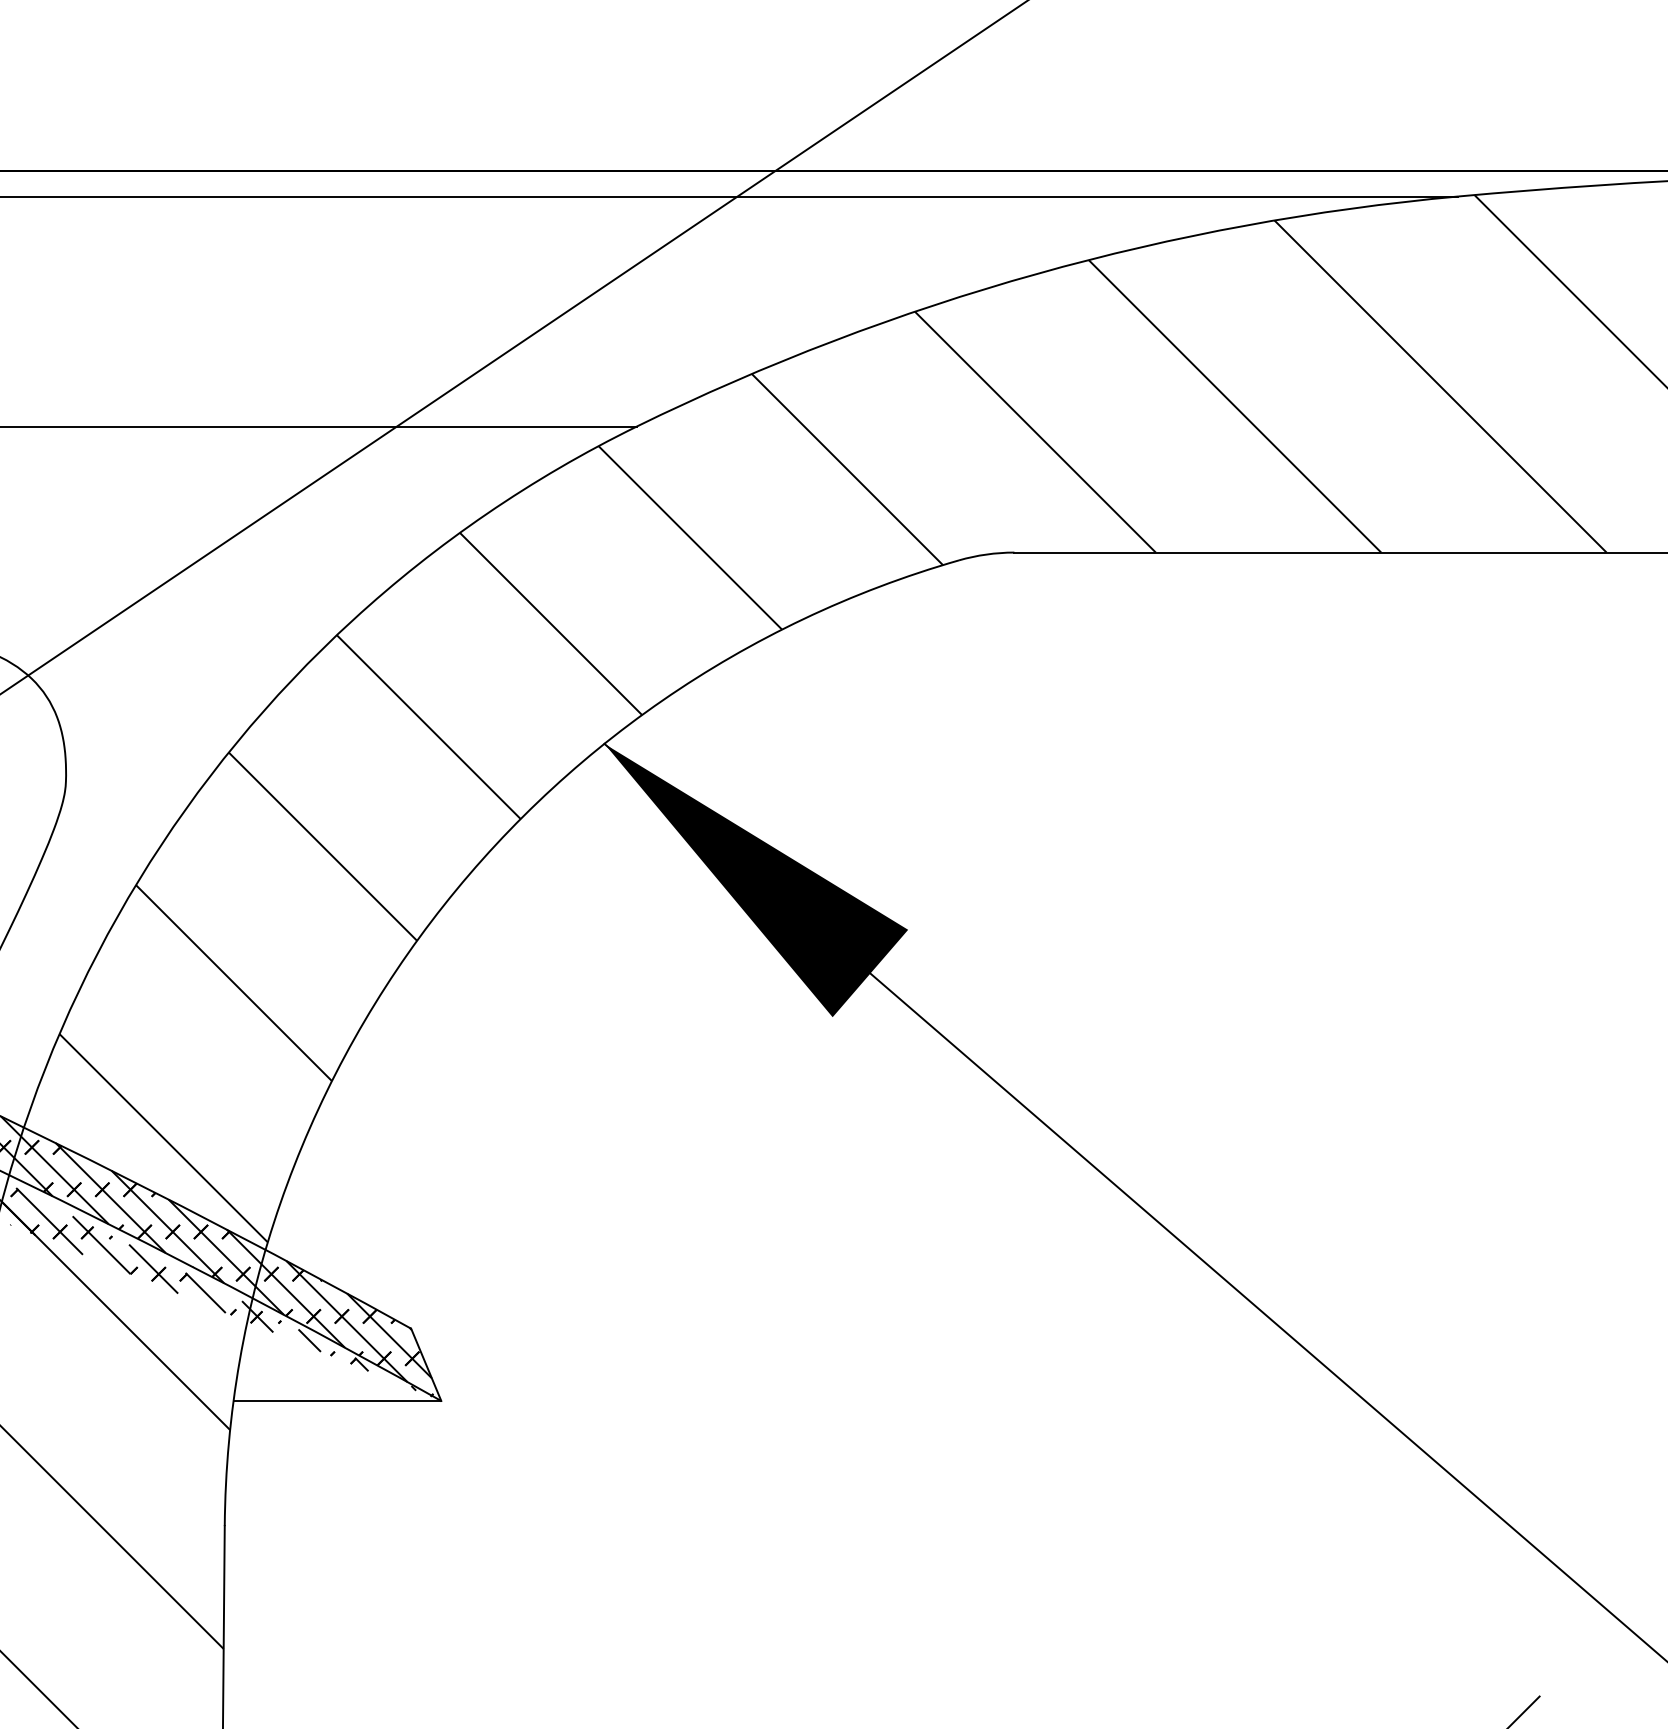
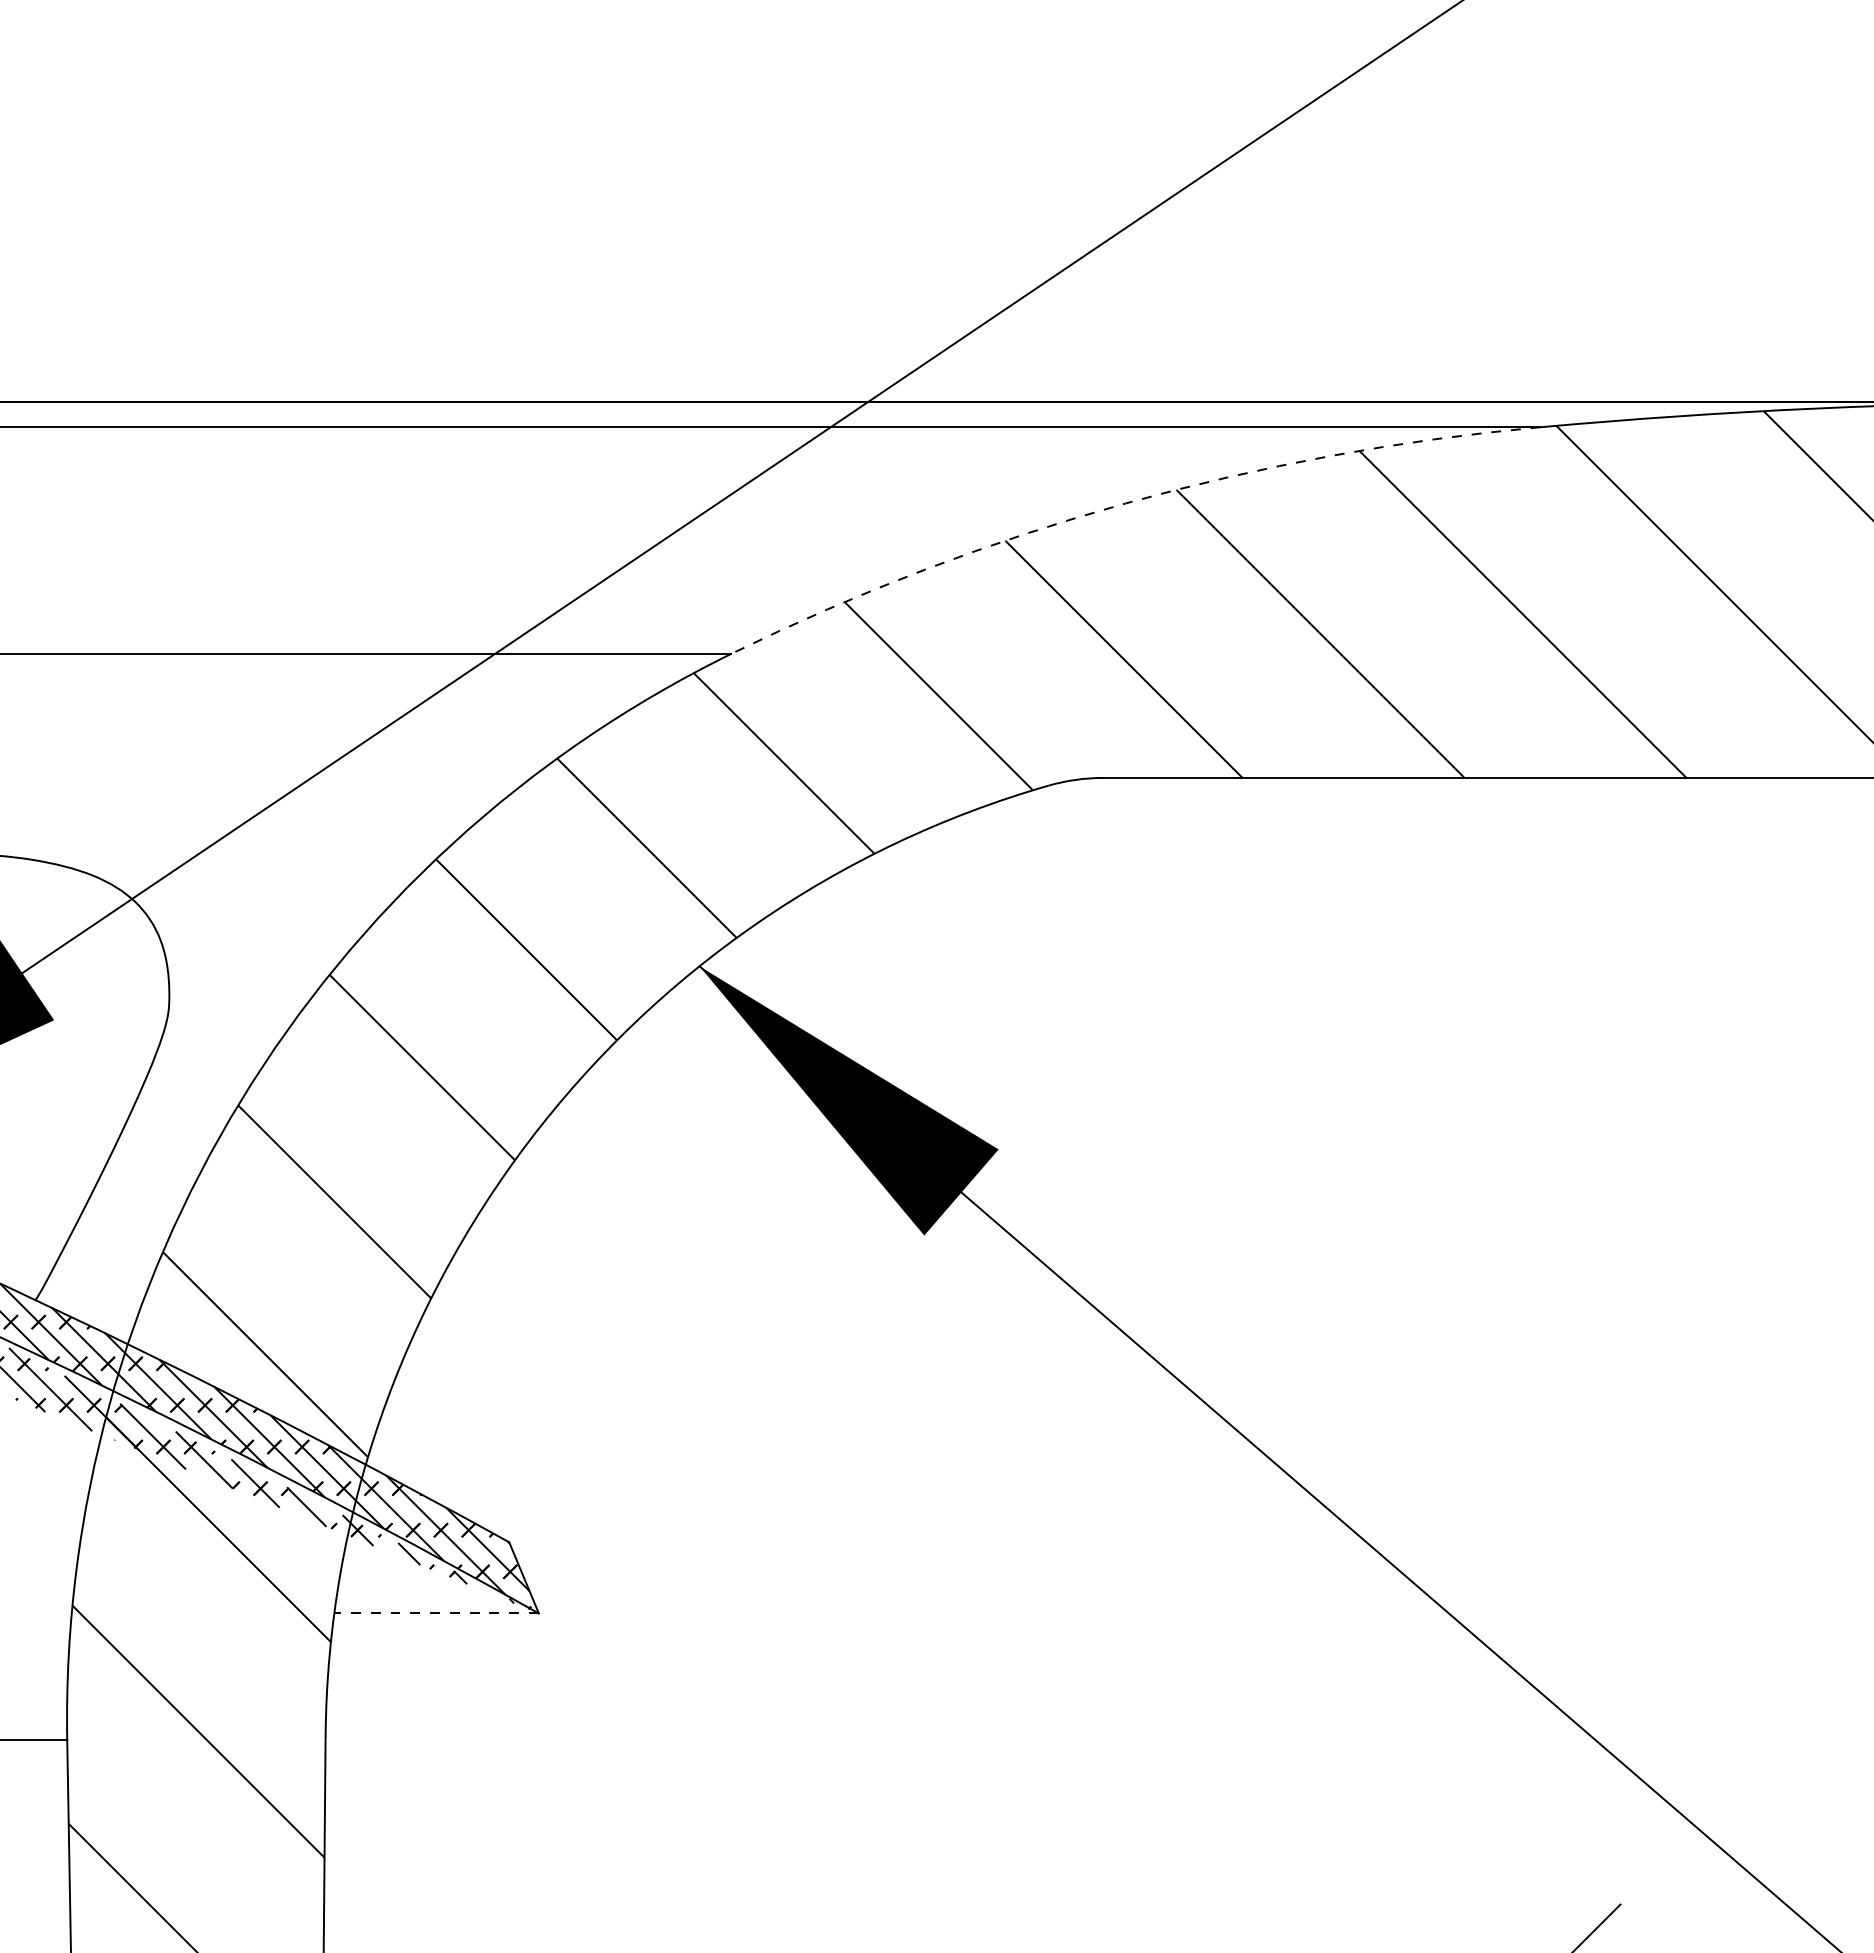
arc: (1036, 273) -> (1125, 503), solid -> dashed
line: (337, 1401) -> (436, 1613), solid -> dashed

